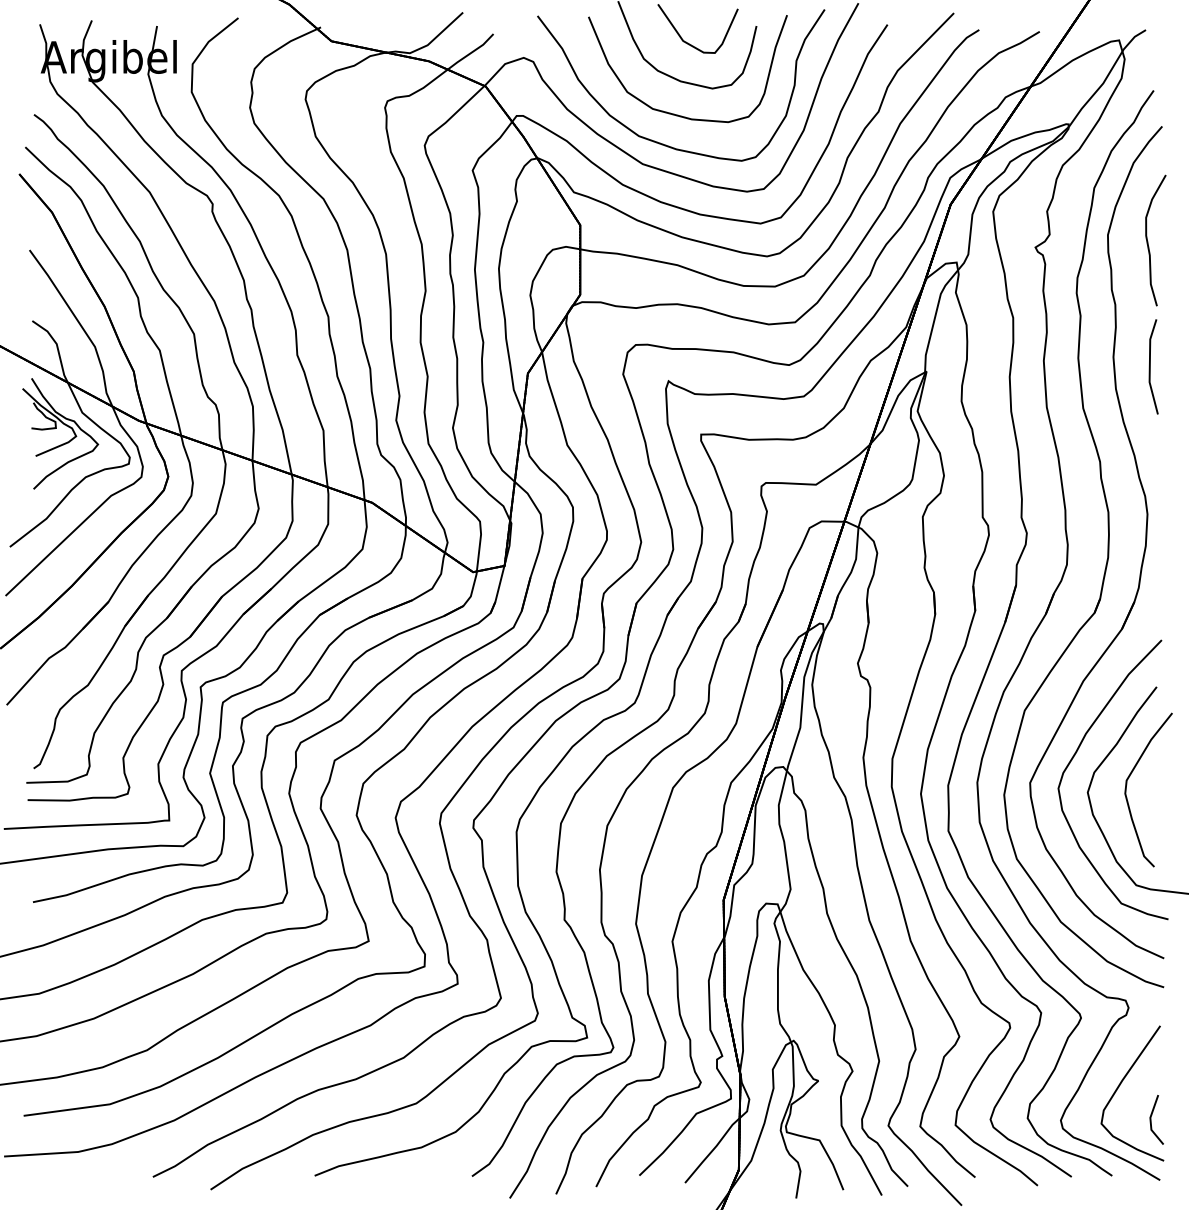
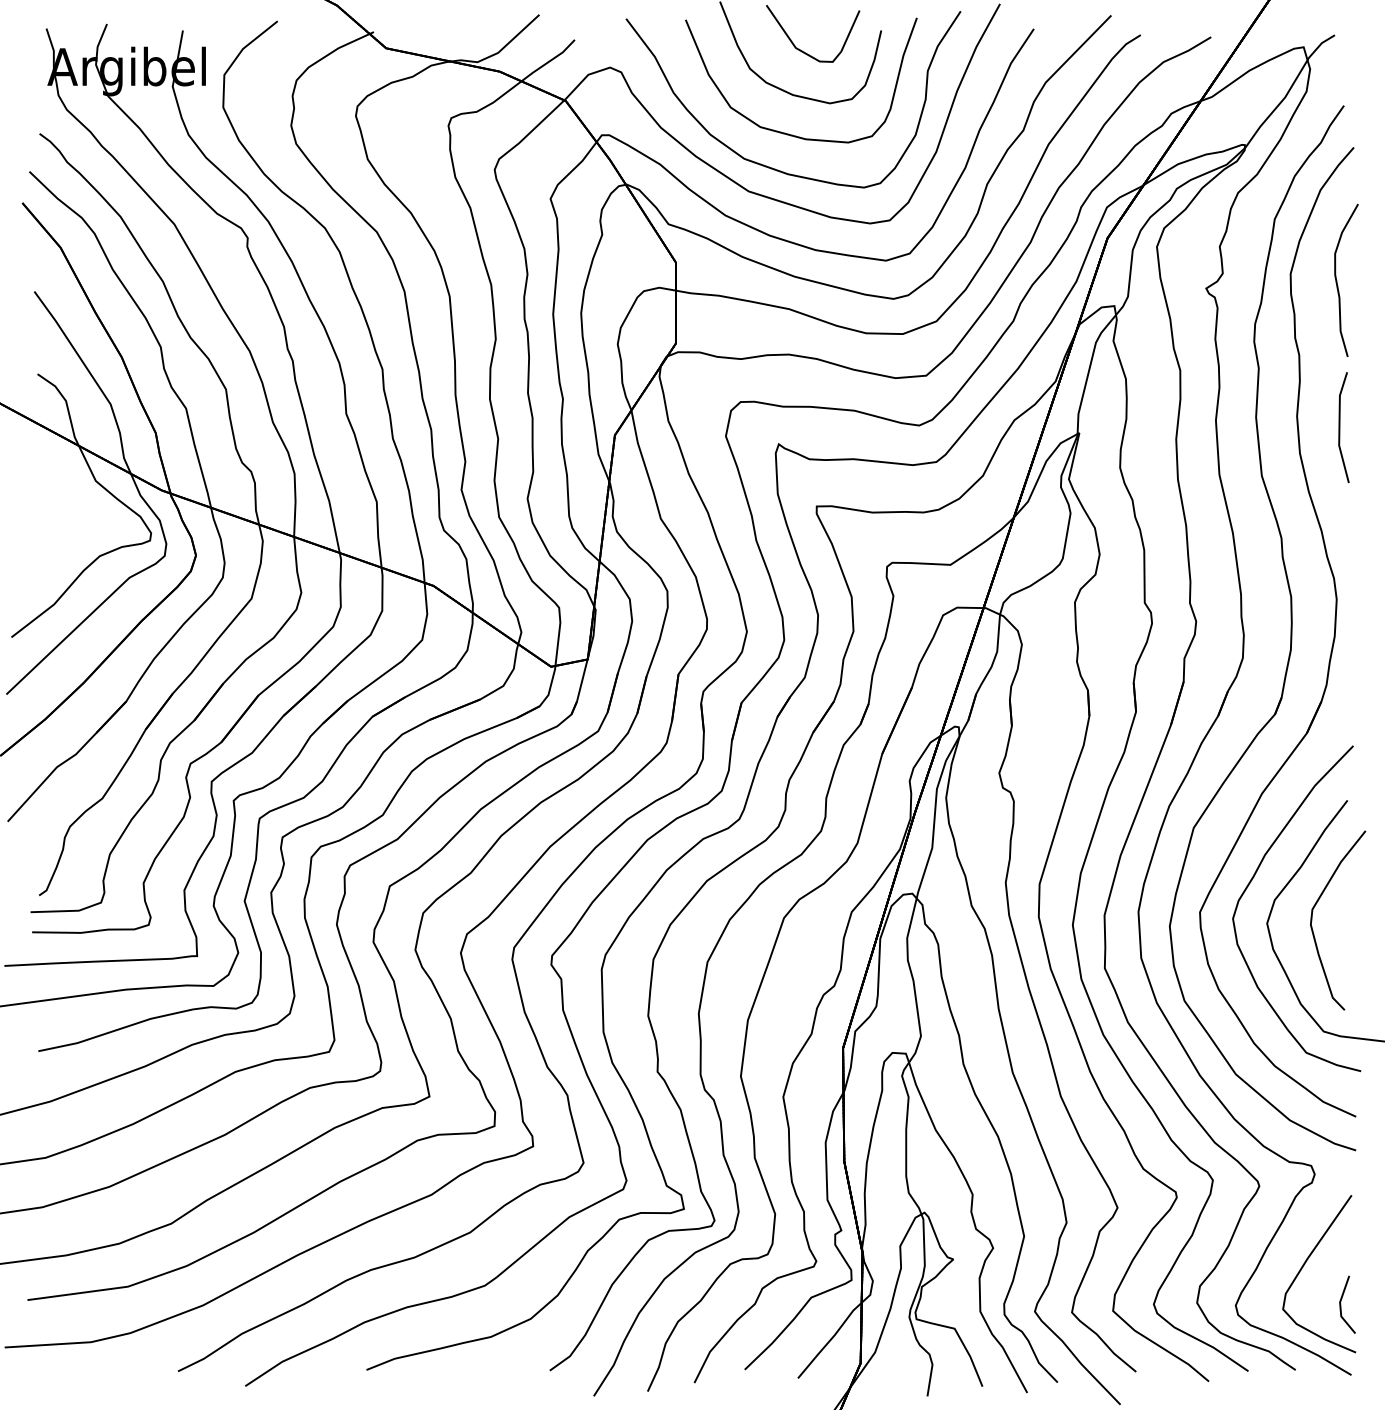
part: (56, 428) -> (65, 499), removed

